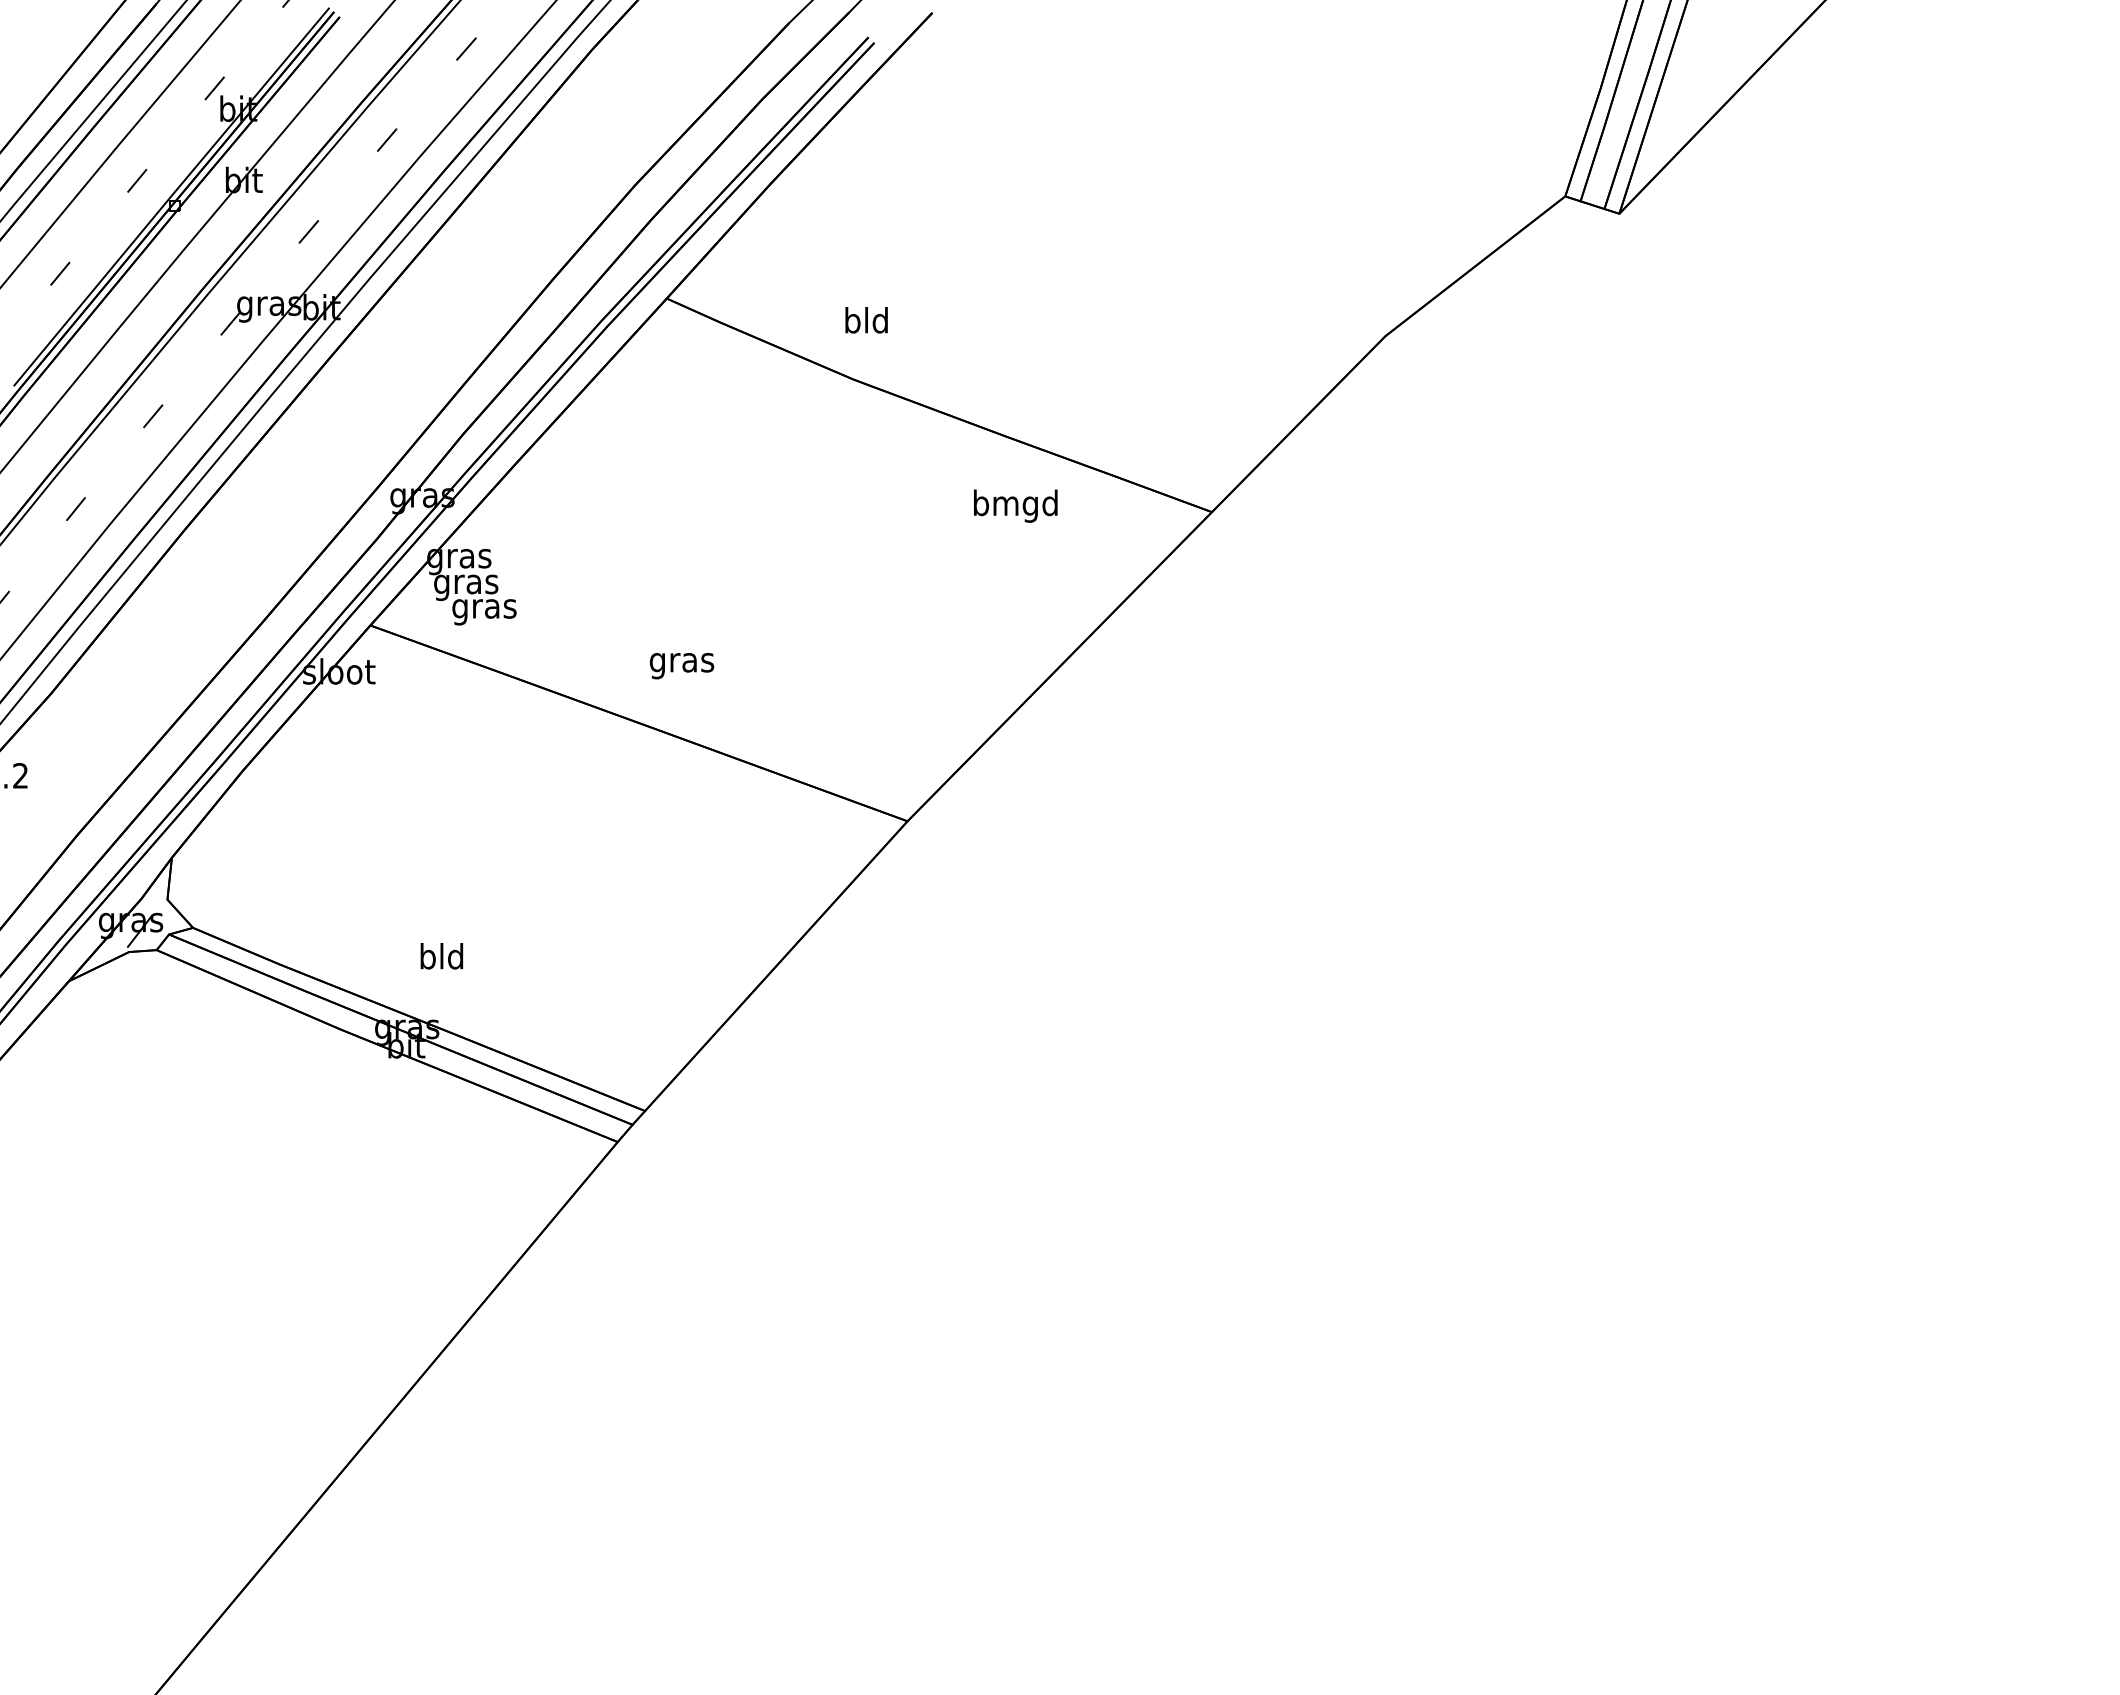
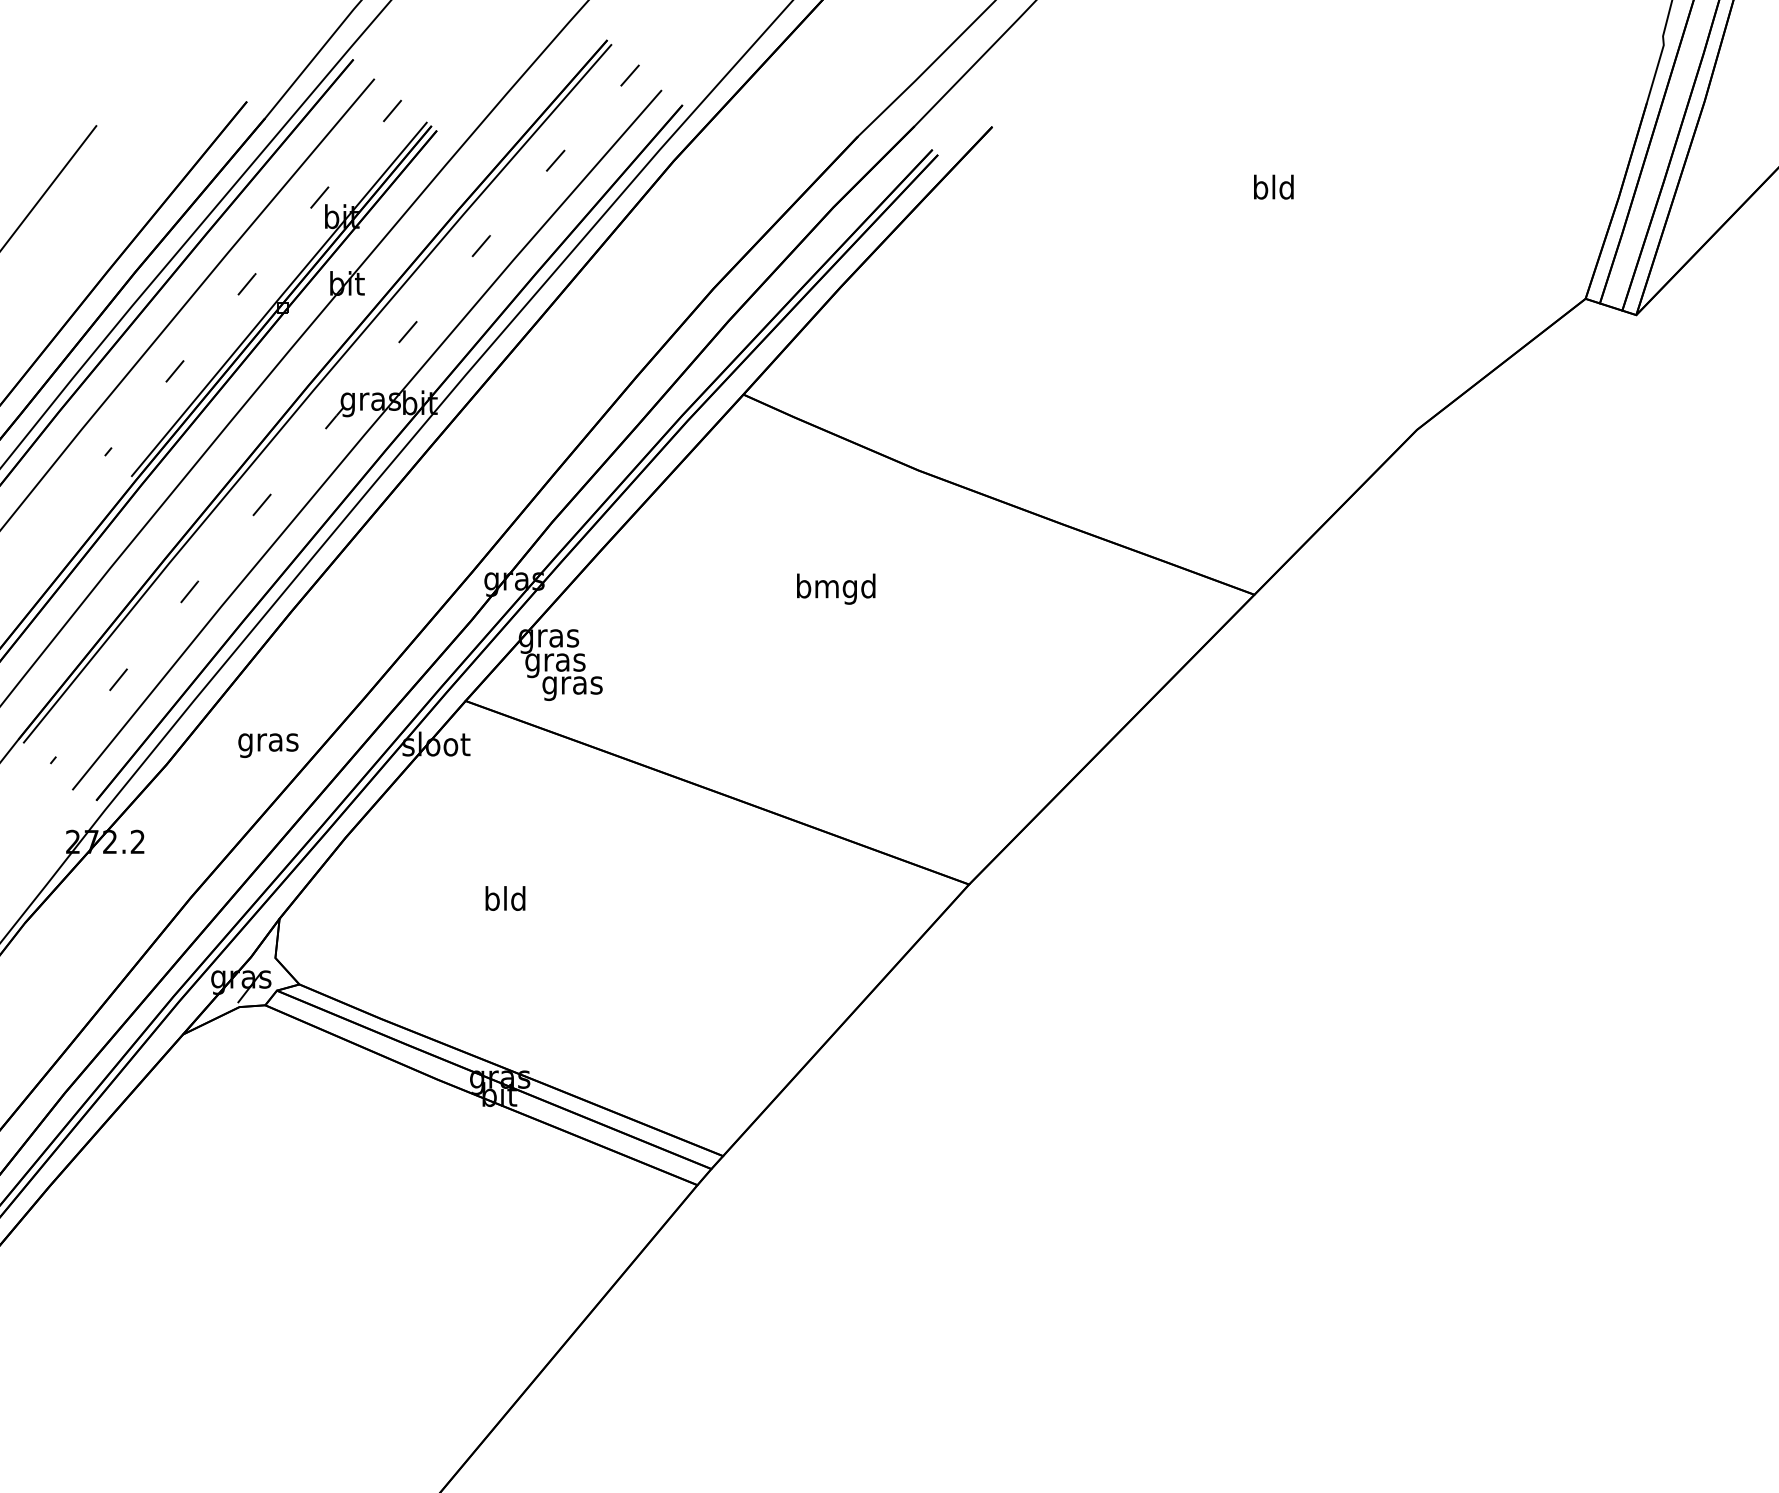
text: (866, 320) -> (1273, 187), moved
text: (1015, 505) -> (835, 588), moved
text: (681, 666) -> (267, 746), moved
text: (441, 956) -> (505, 898), moved

